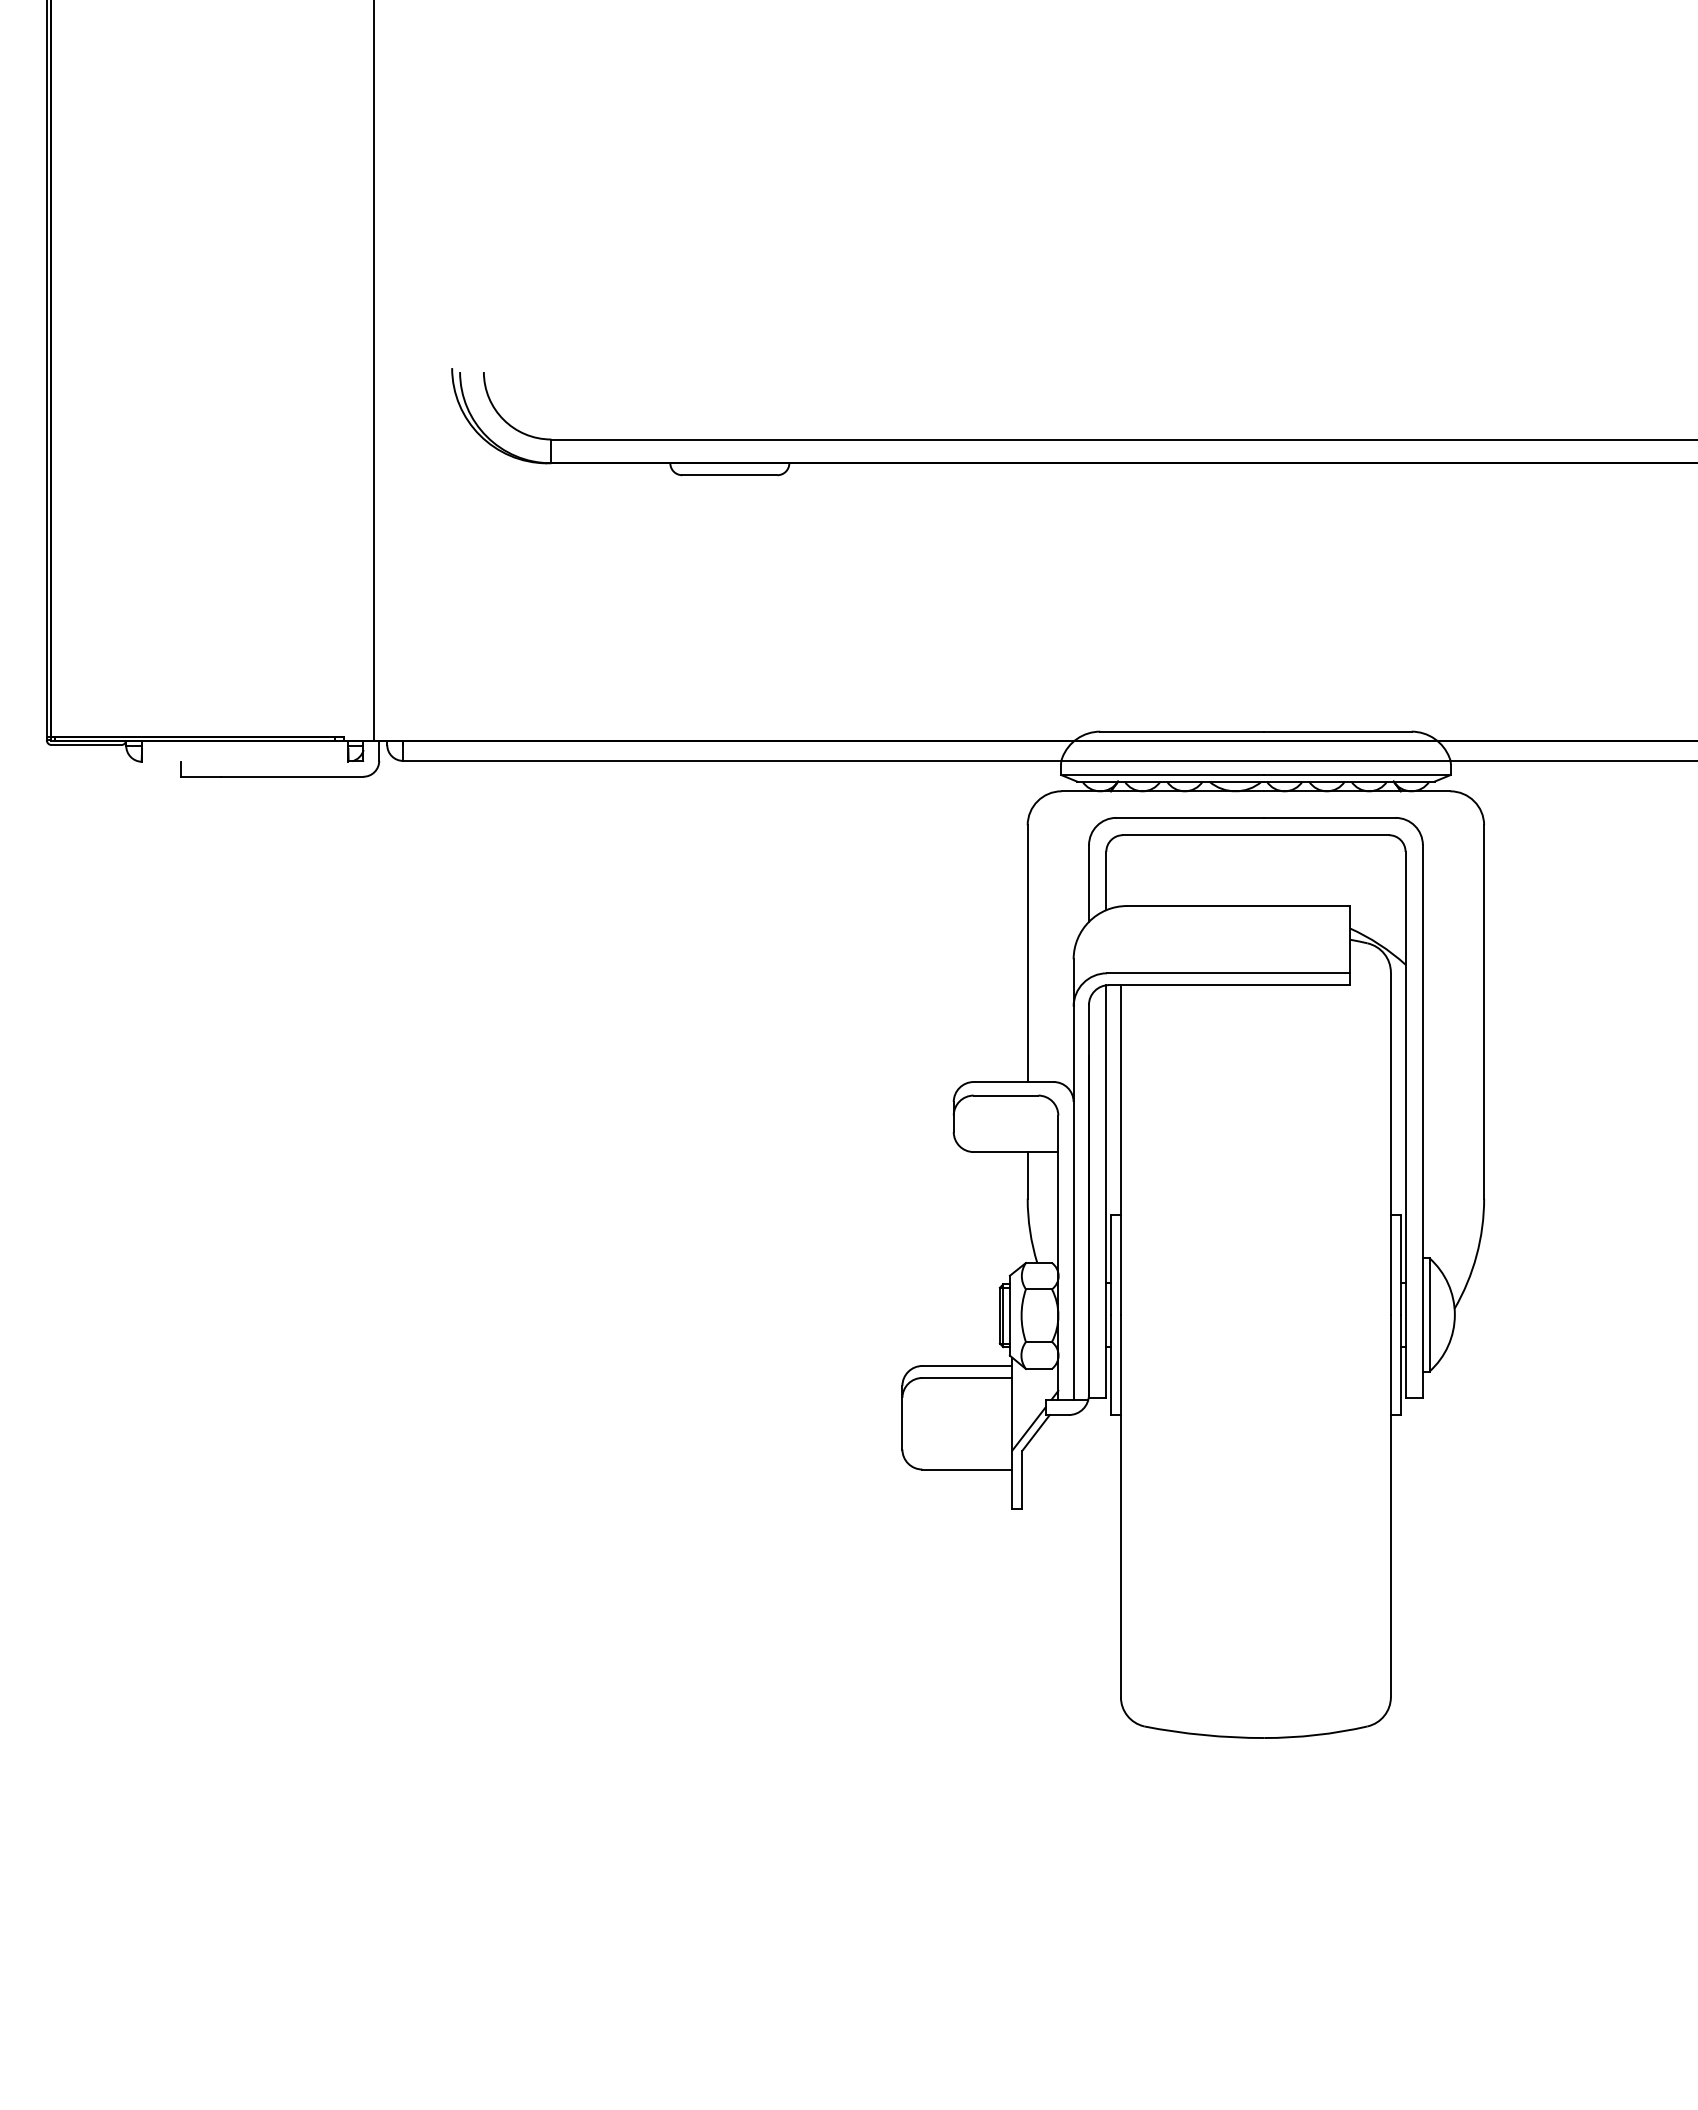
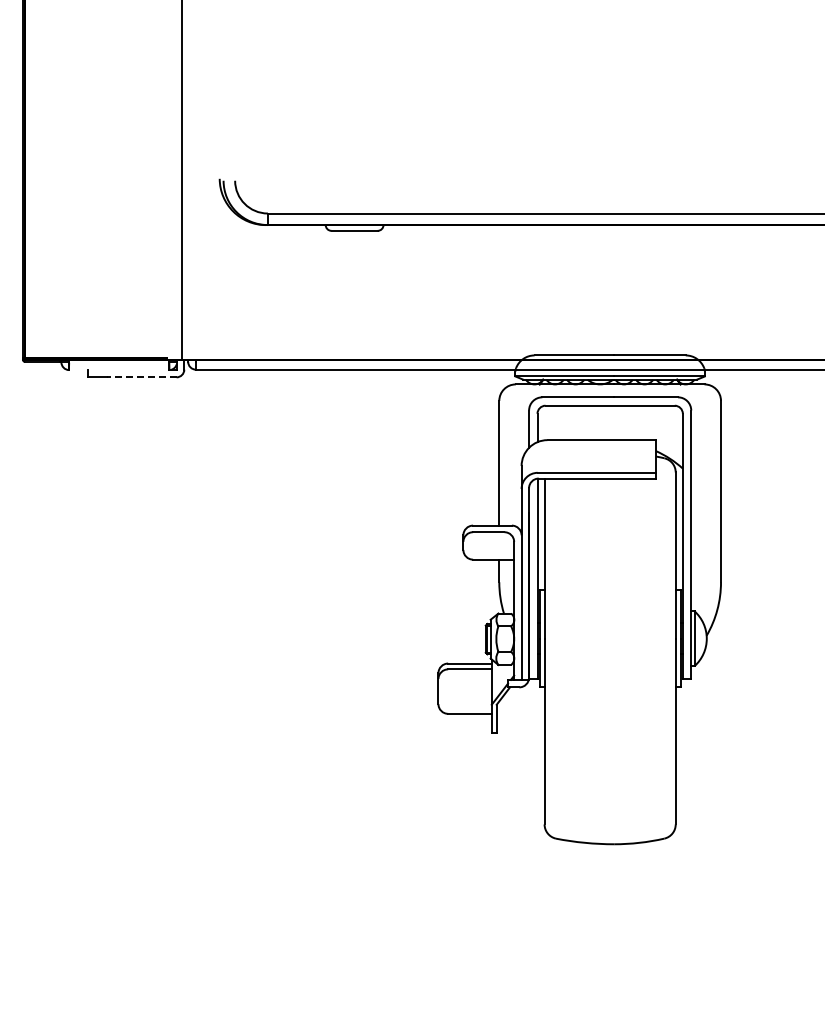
line: (291, 777) -> (141, 377), solid -> dashed

